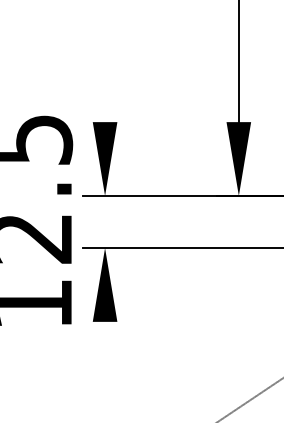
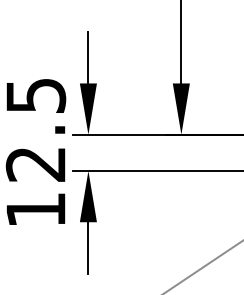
line: (105, 84) -> (88, 57), added
line: (105, 358) -> (88, 247), added

